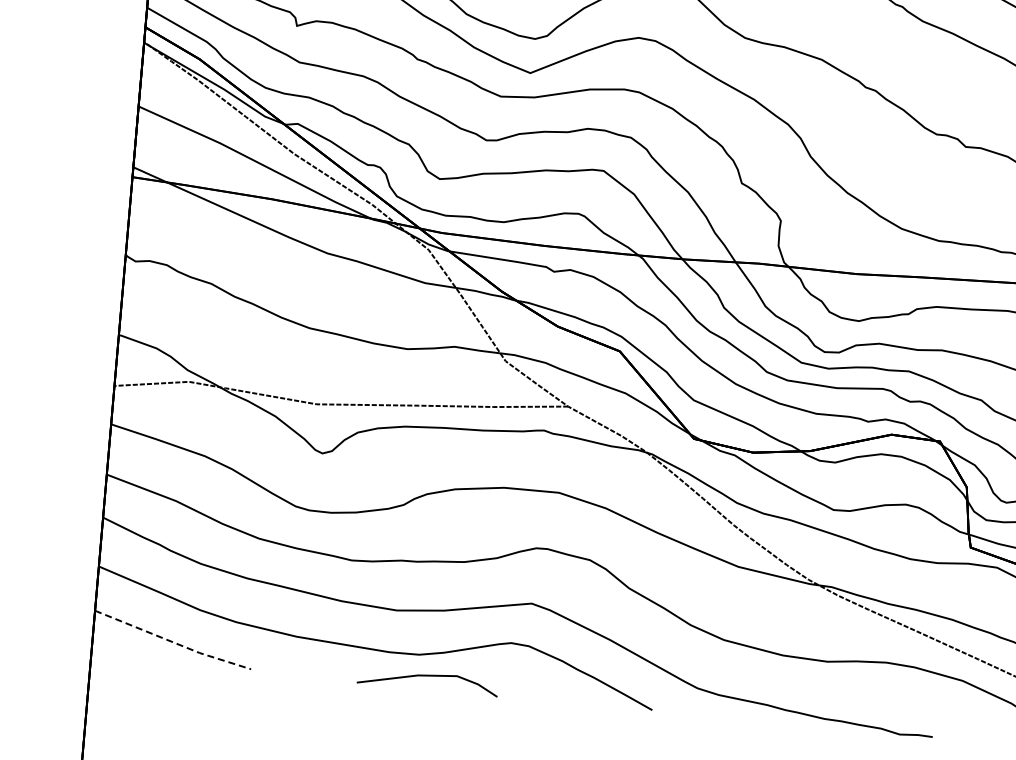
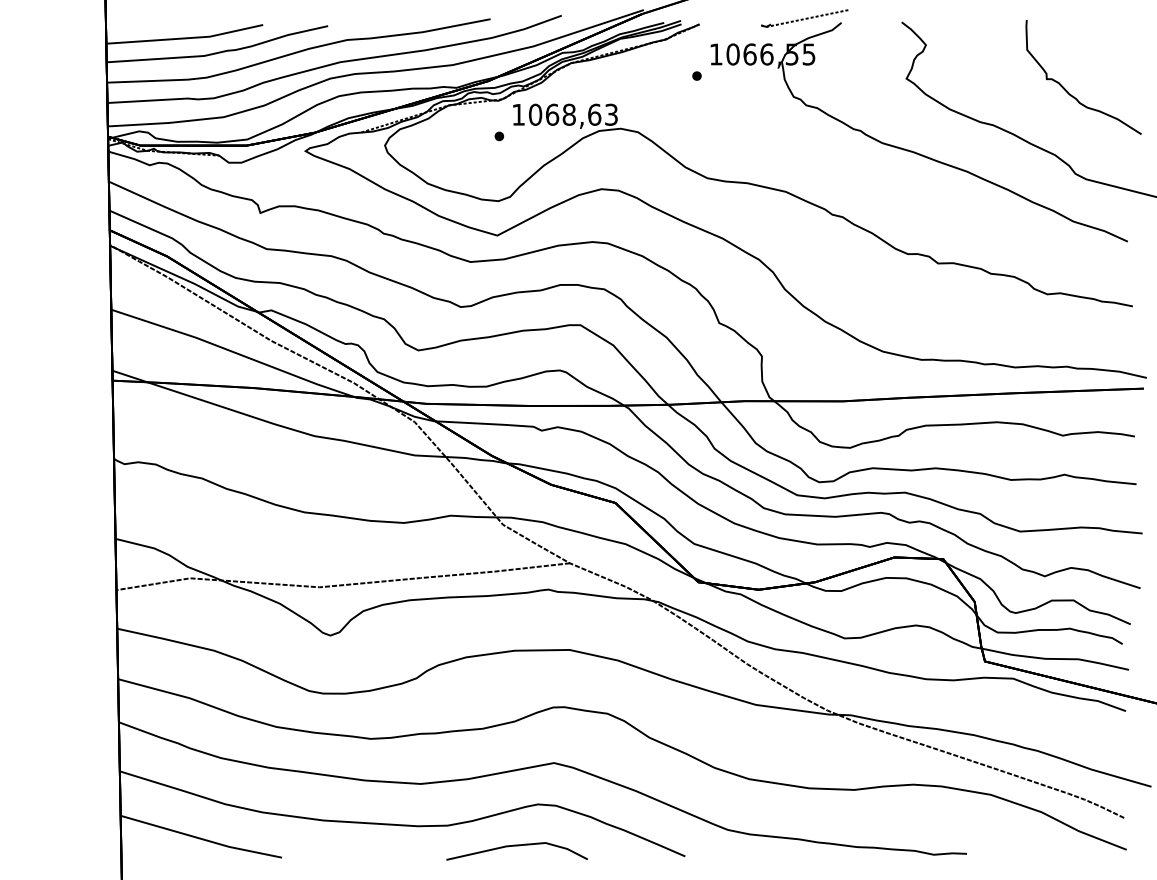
line: (172, 641) -> (200, 838), dashed -> solid
line: (427, 676) -> (516, 846), moved

